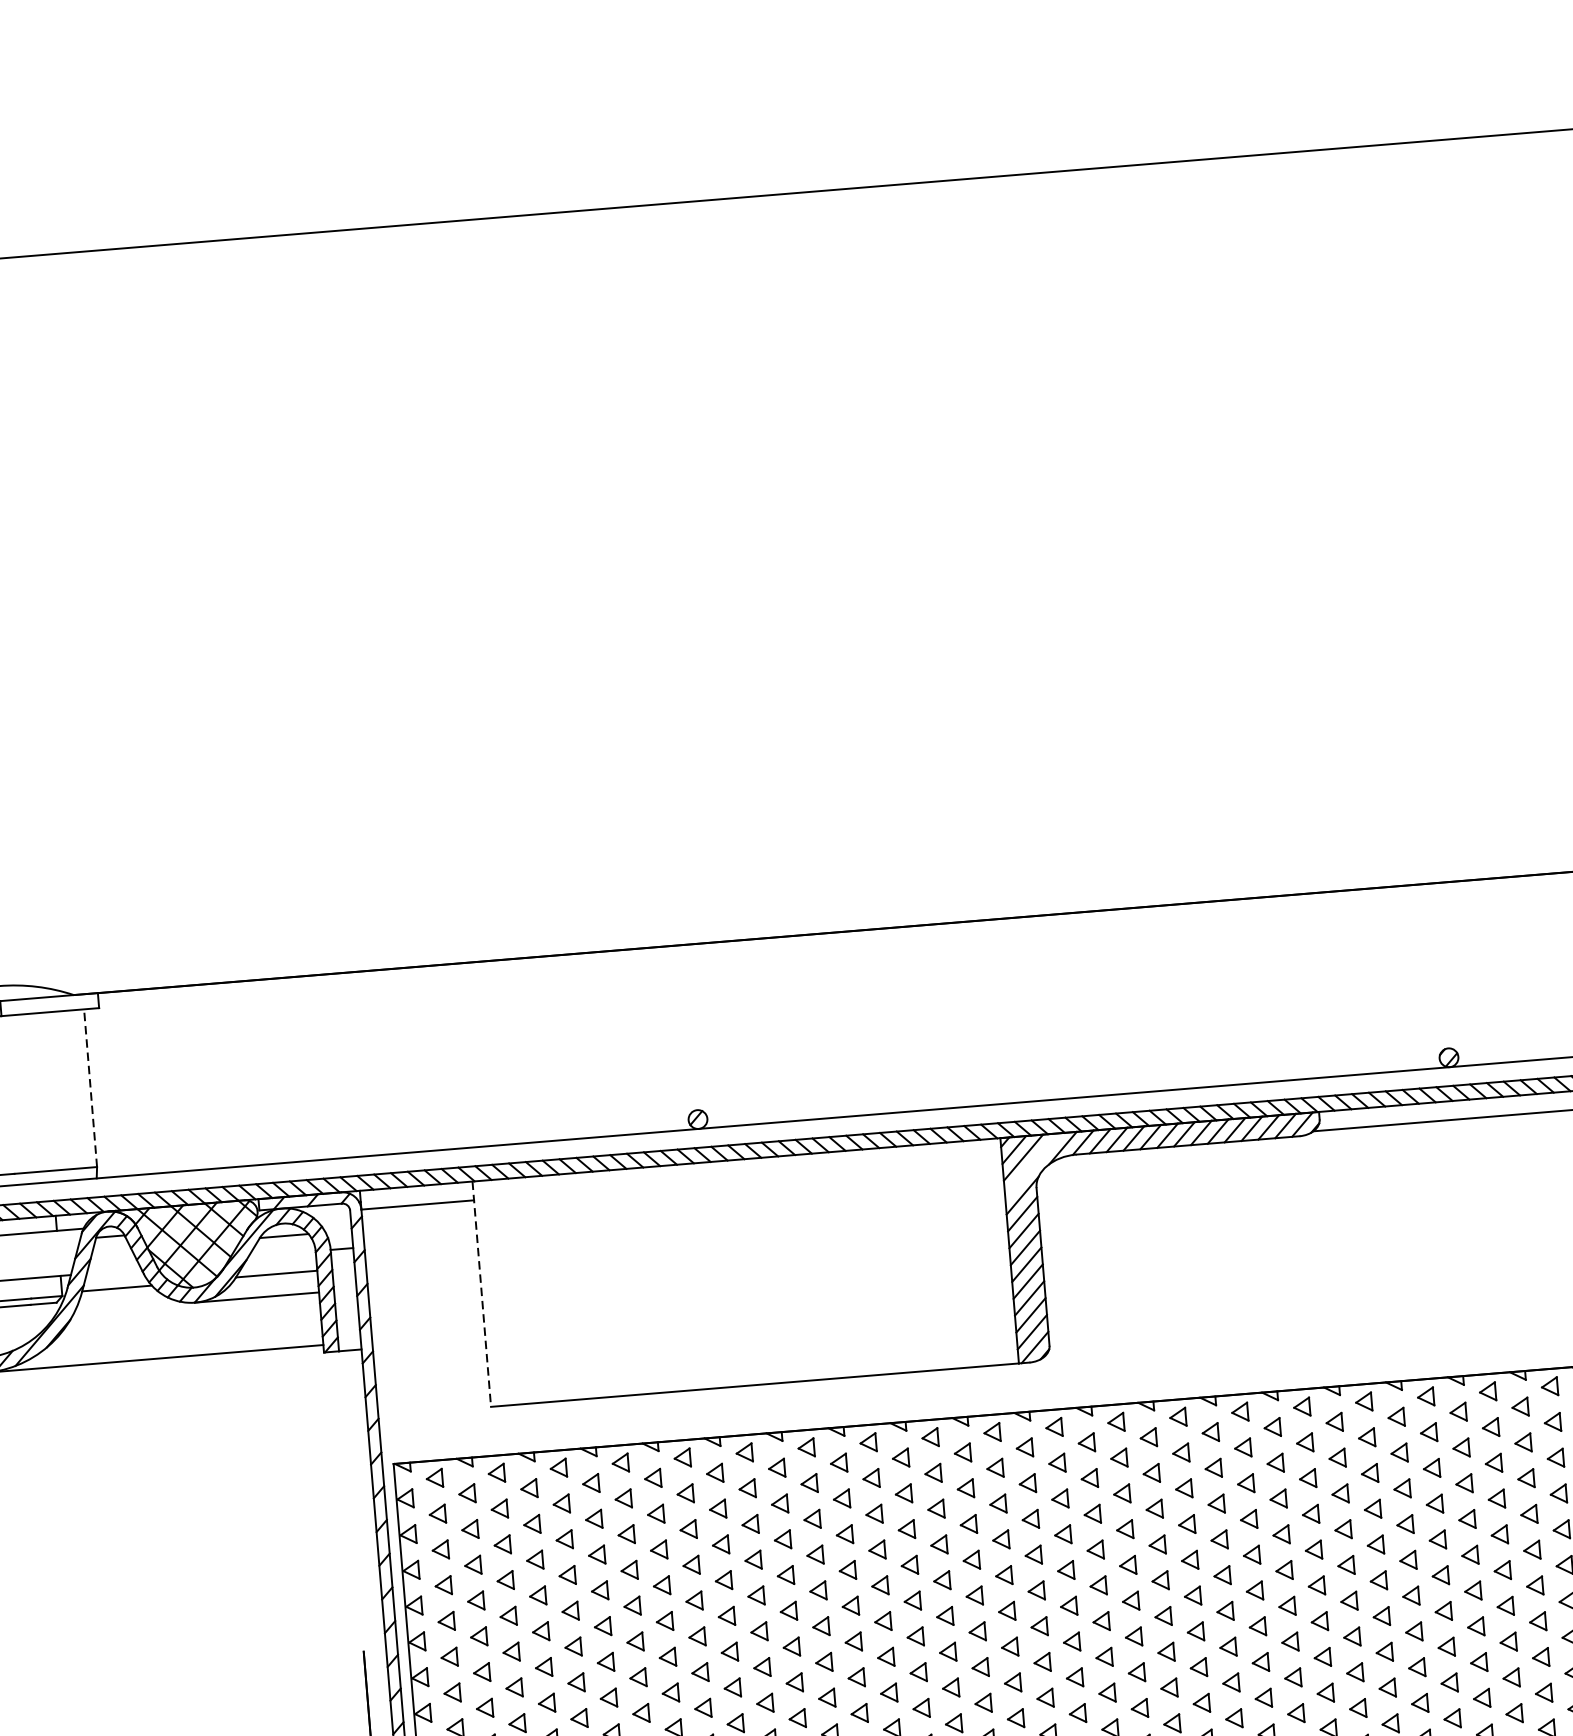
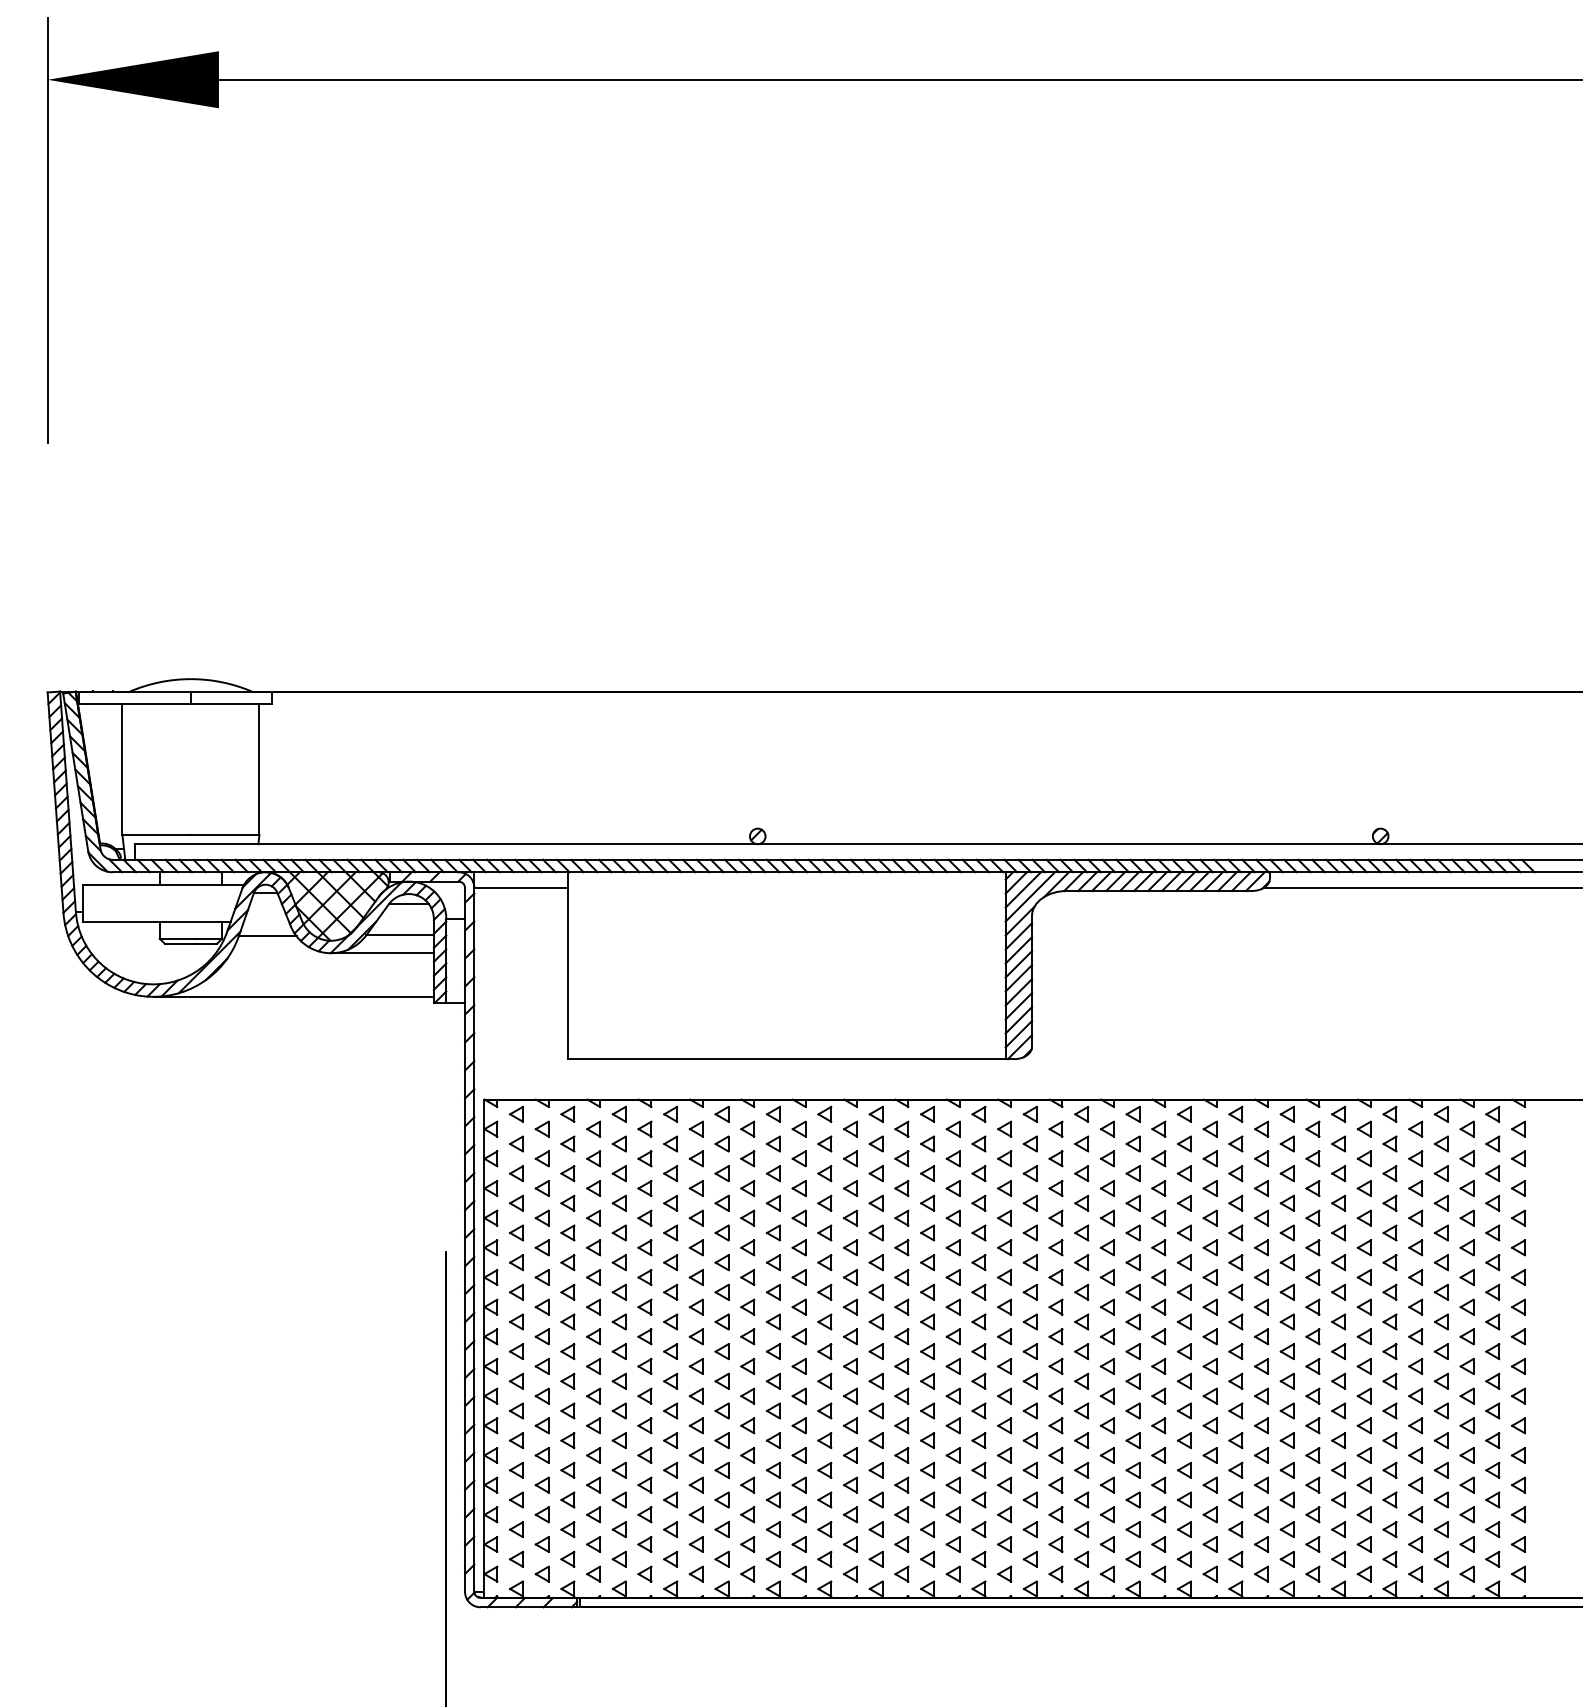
line: (90, 1087) -> (259, 768), dashed -> solid
line: (1031, 1165) -> (1029, 896), added
line: (481, 1295) -> (567, 966), dashed -> solid

